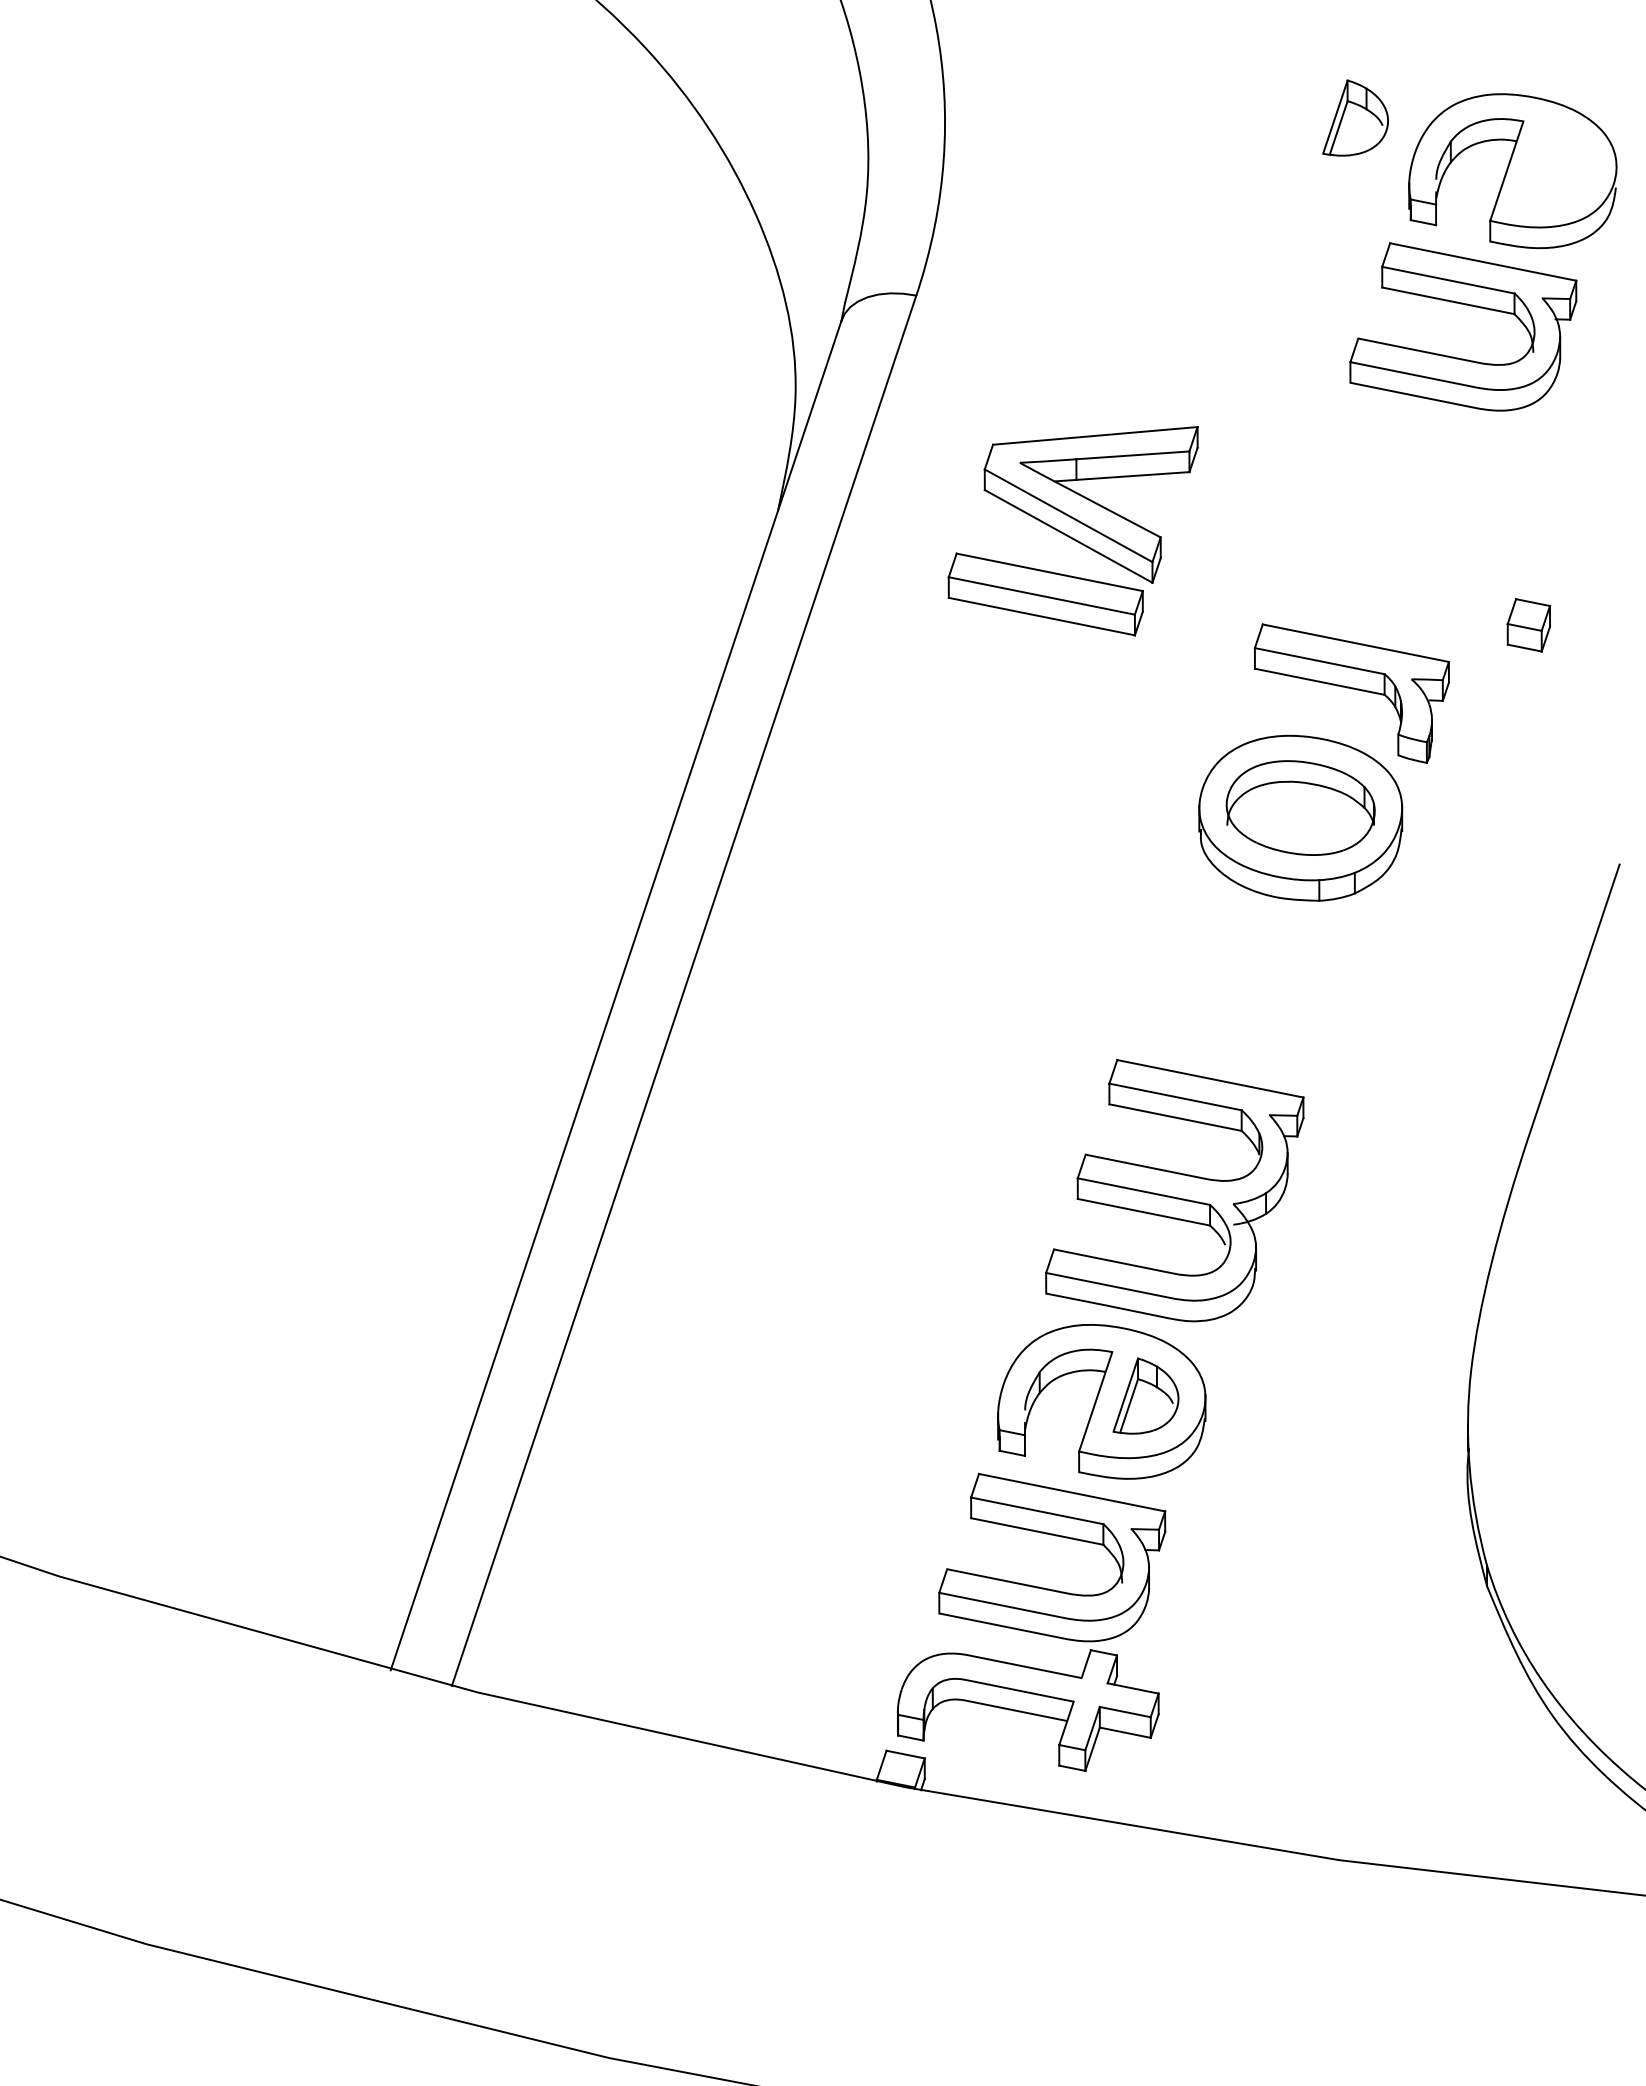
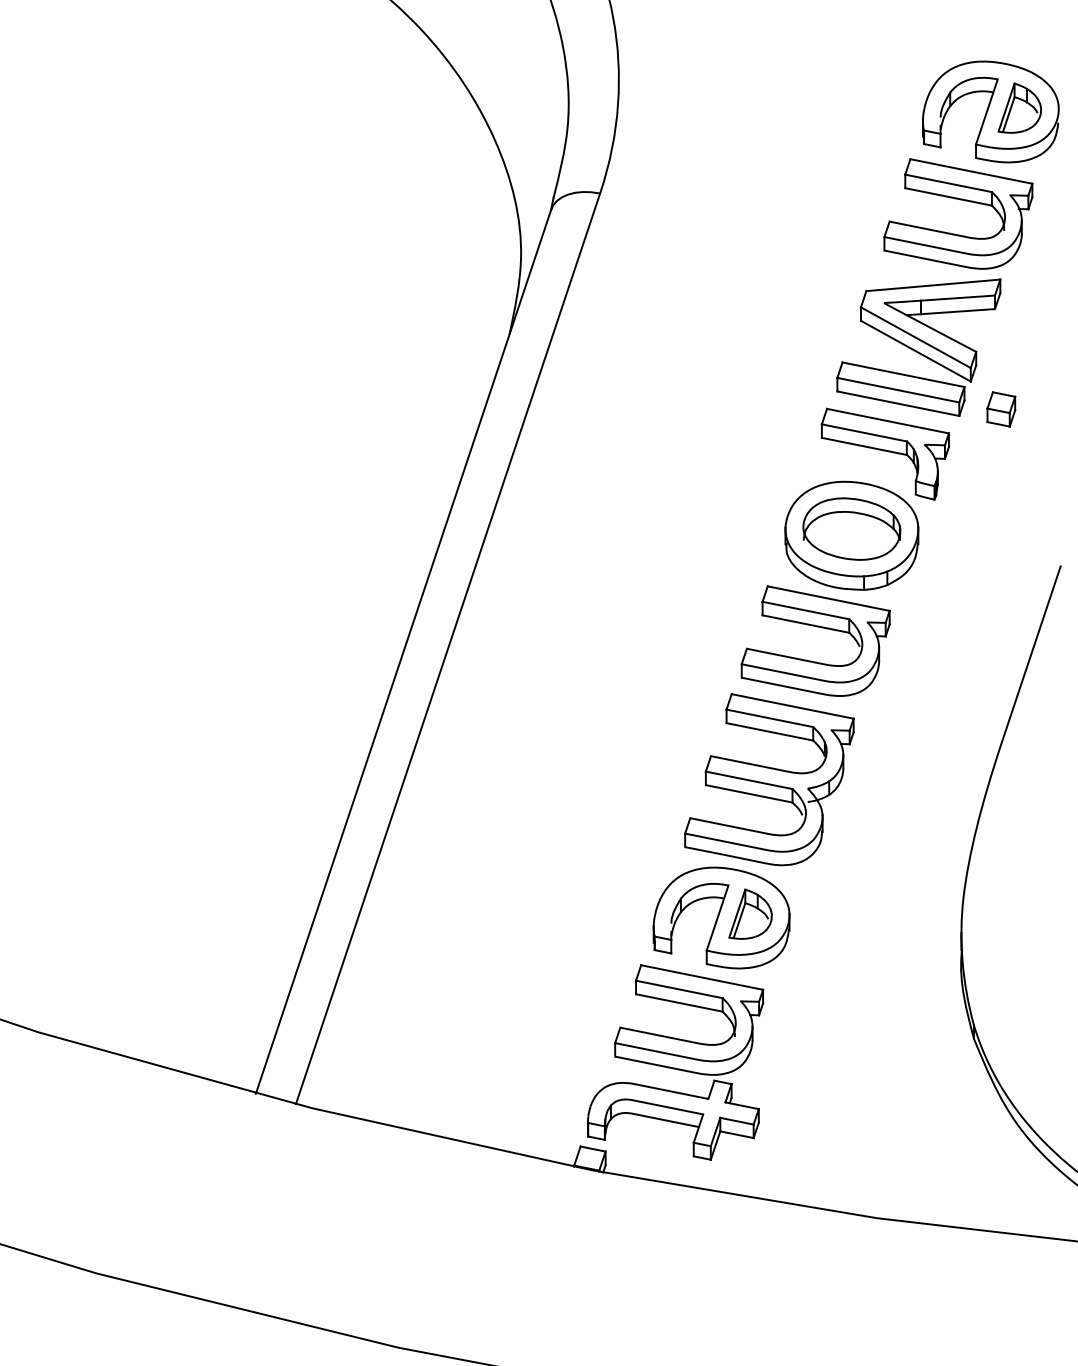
part: (1355, 116) -> (1019, 107), moved
part: (1072, 530) -> (918, 347), moved
part: (1246, 958) -> (816, 627), added

